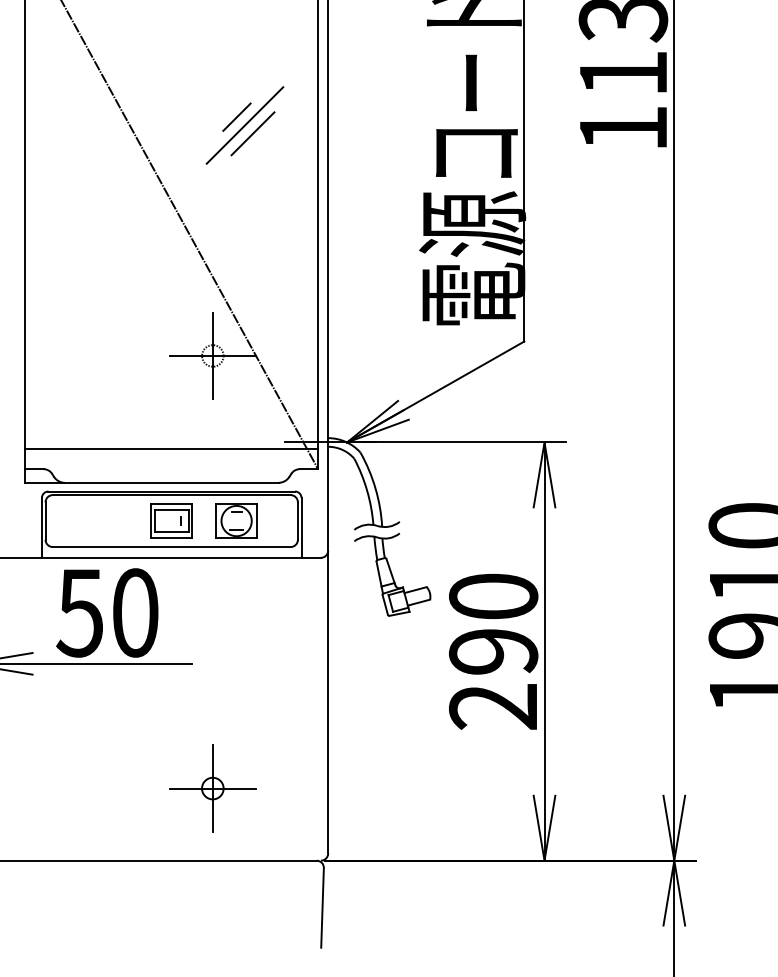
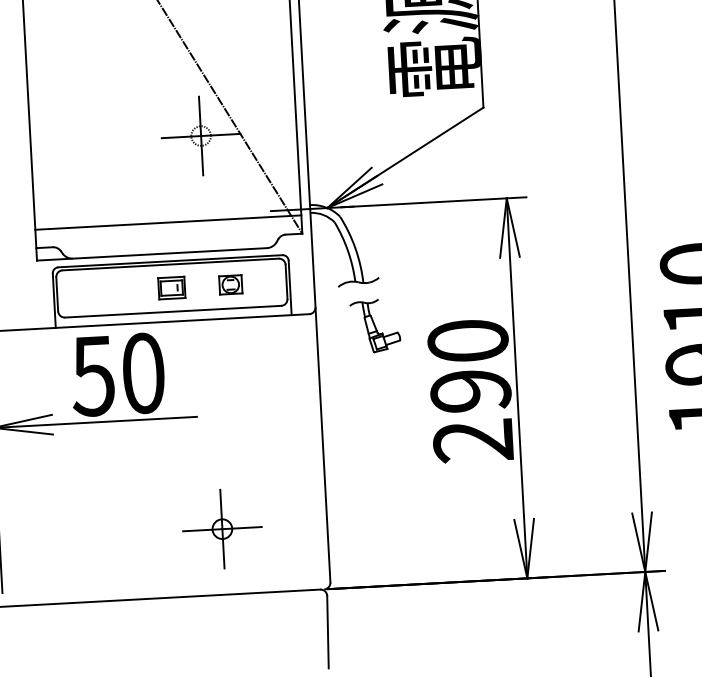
part: (171, 520) -> (171, 287), size x0.7
part: (236, 520) -> (230, 284), size x0.6
part: (392, 574) -> (375, 325), size x0.7

